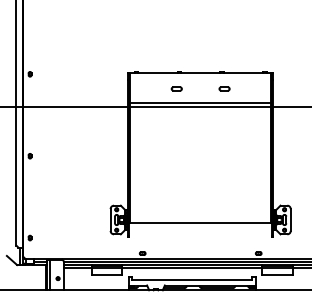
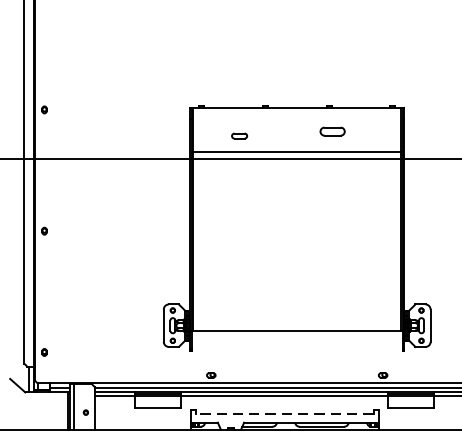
part: (176, 88) -> (239, 135), moved
part: (224, 88) -> (332, 130), size x1.6
line: (191, 279) -> (283, 413), solid -> dashed

